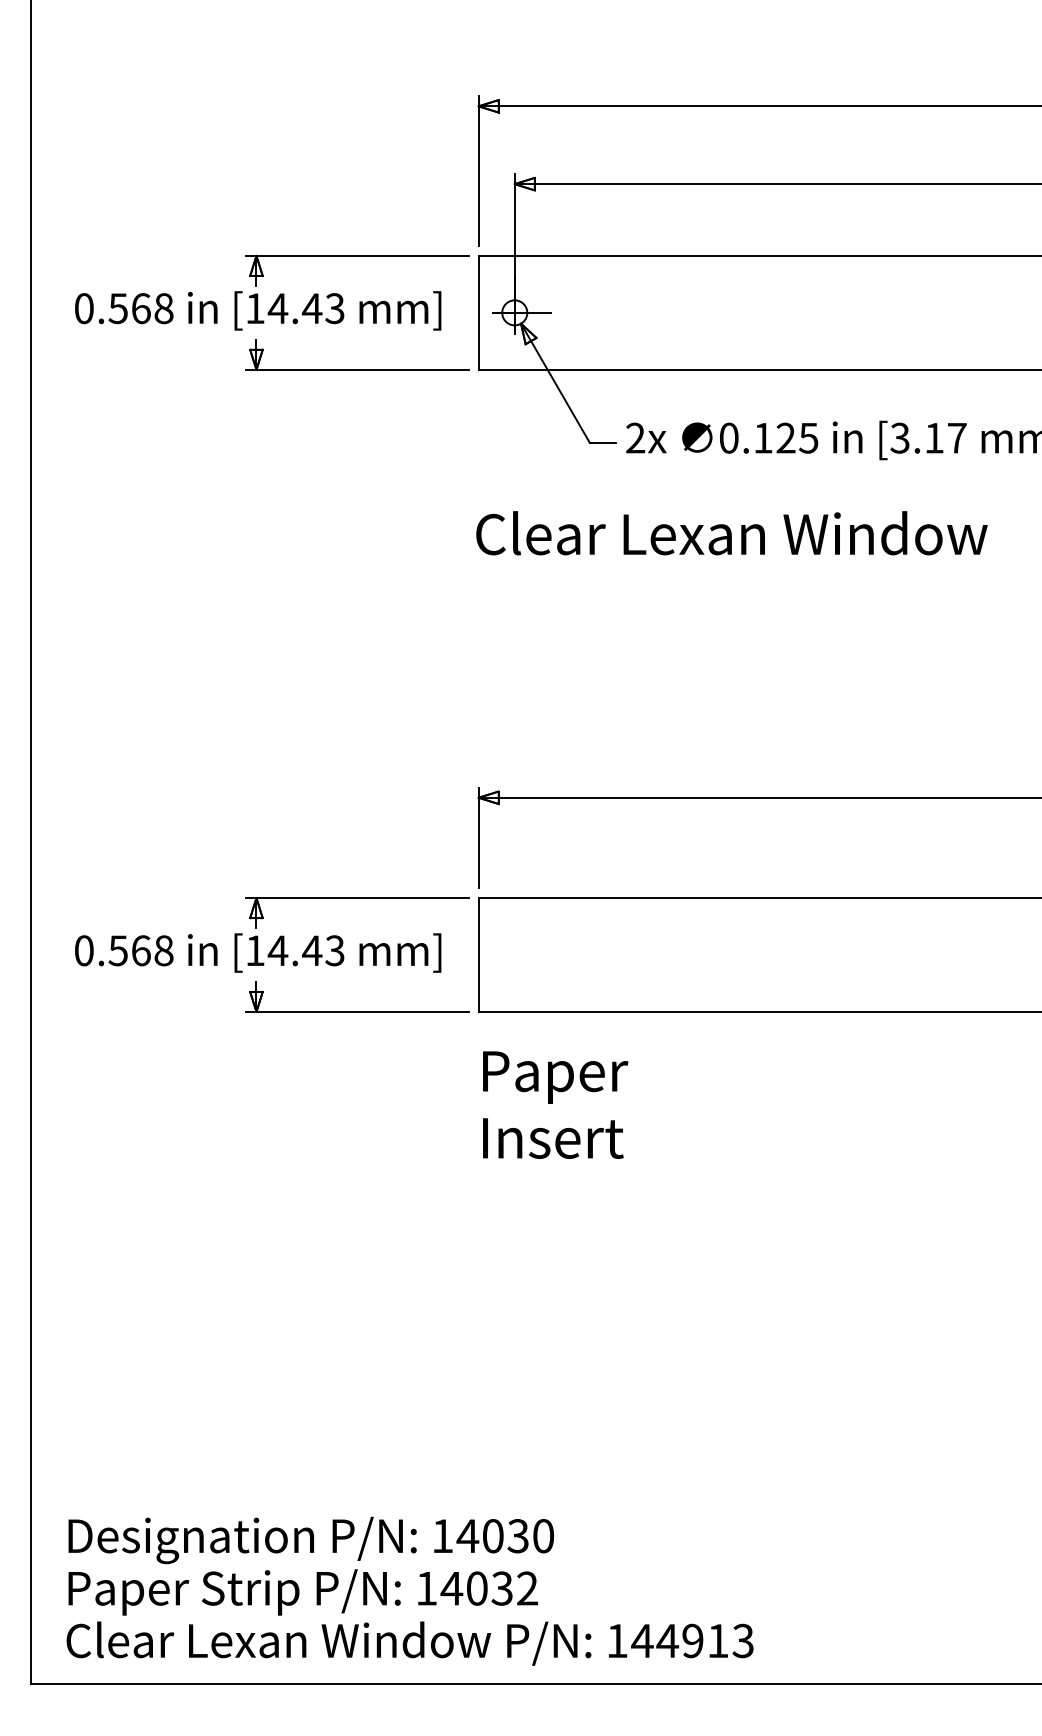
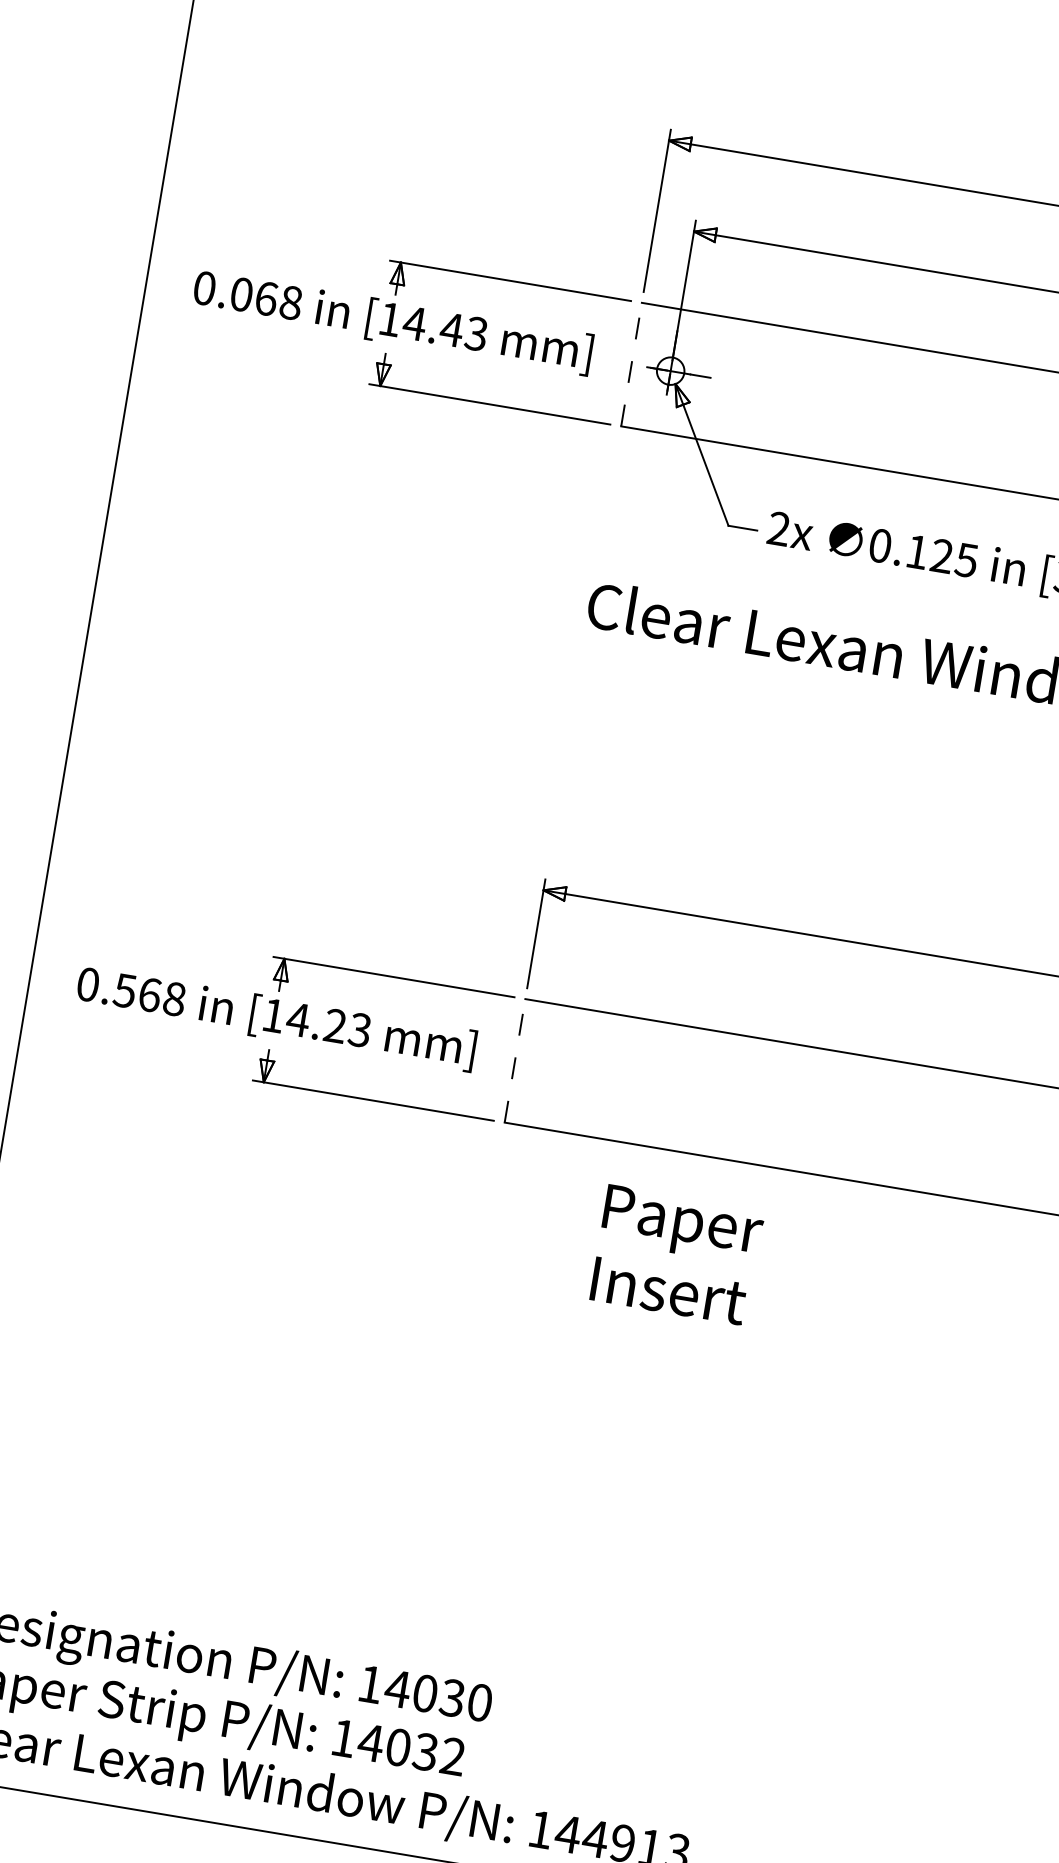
text: (117, 308) -> (240, 294), 0.568 -> 0.068
line: (478, 312) -> (631, 364), solid -> dashed
text: (311, 950) -> (334, 1025), [14.43 -> [14.23
line: (478, 955) -> (514, 1061), solid -> dashed
text: (555, 1104) -> (677, 1254), moved

